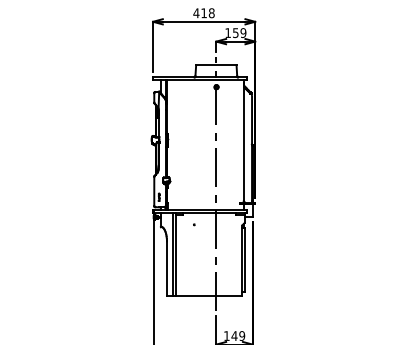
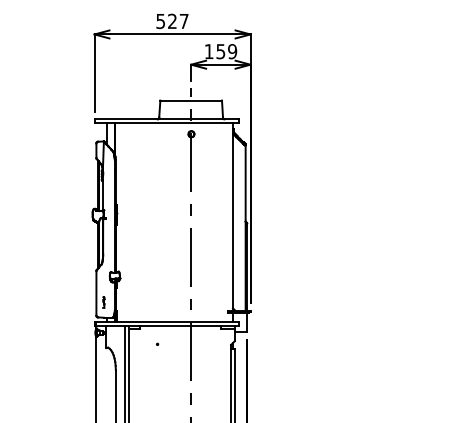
text: (203, 13) -> (171, 21), 418 -> 527

